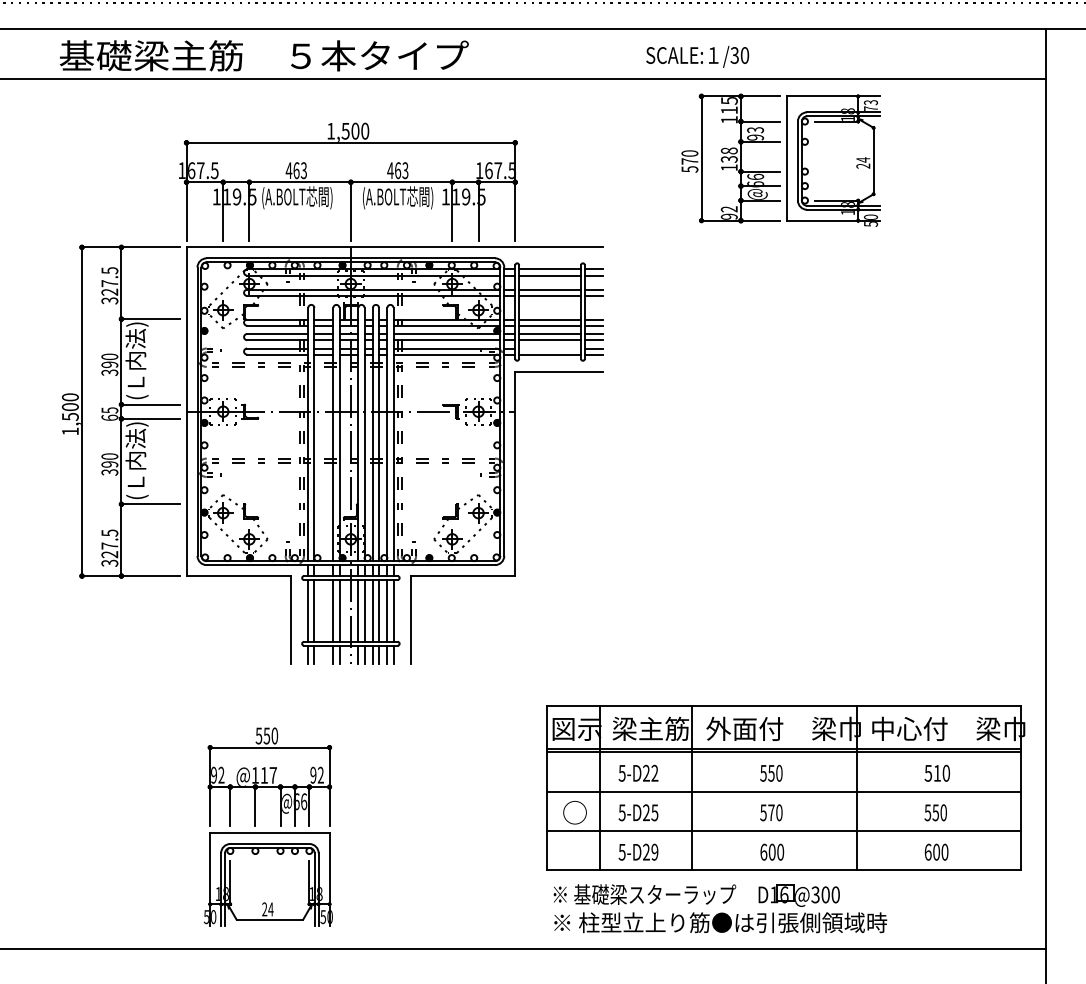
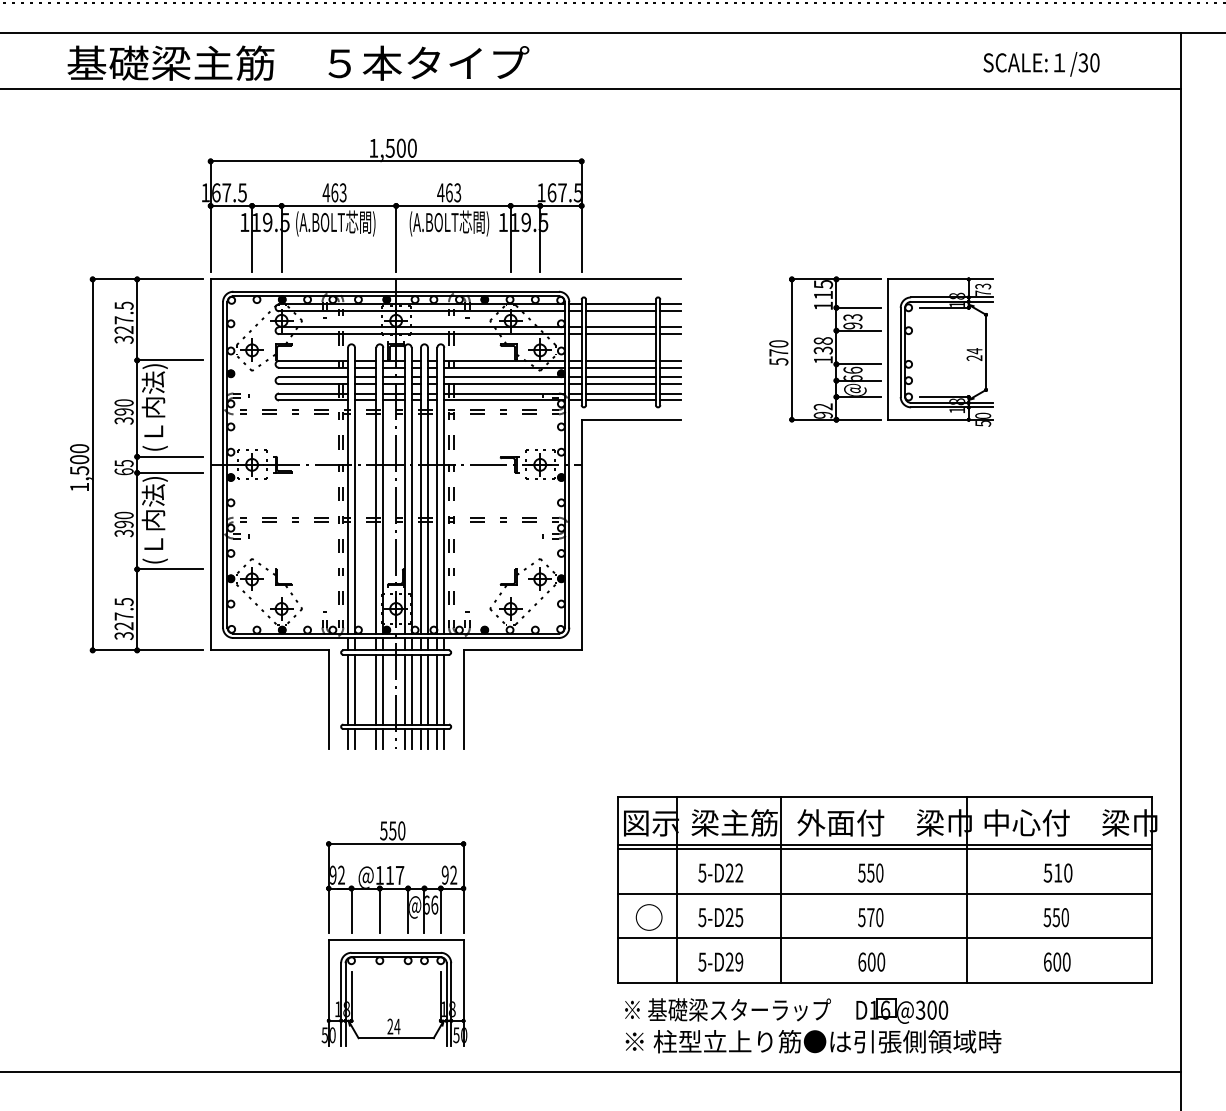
text: (697, 56) -> (1041, 63), moved
part: (780, 159) -> (881, 350), moved
line: (549, 348) -> (620, 393), added
part: (267, 826) -> (393, 933), moved

